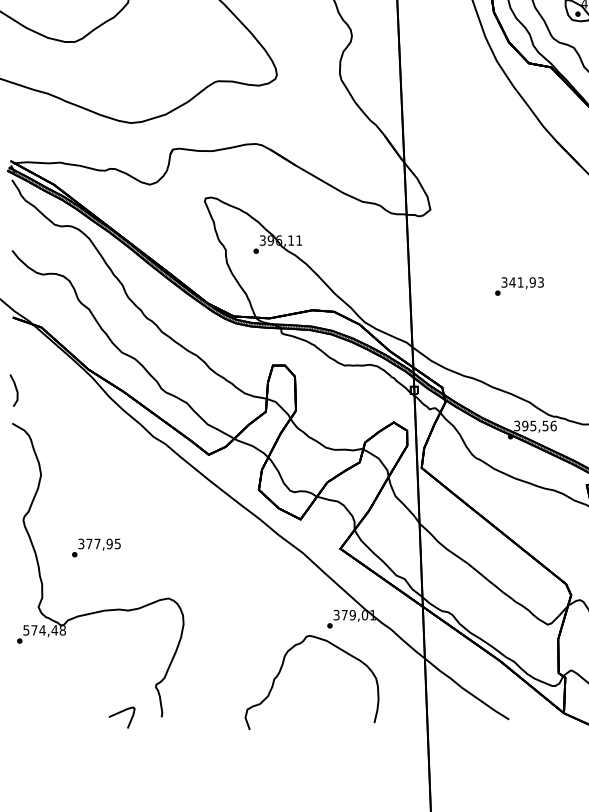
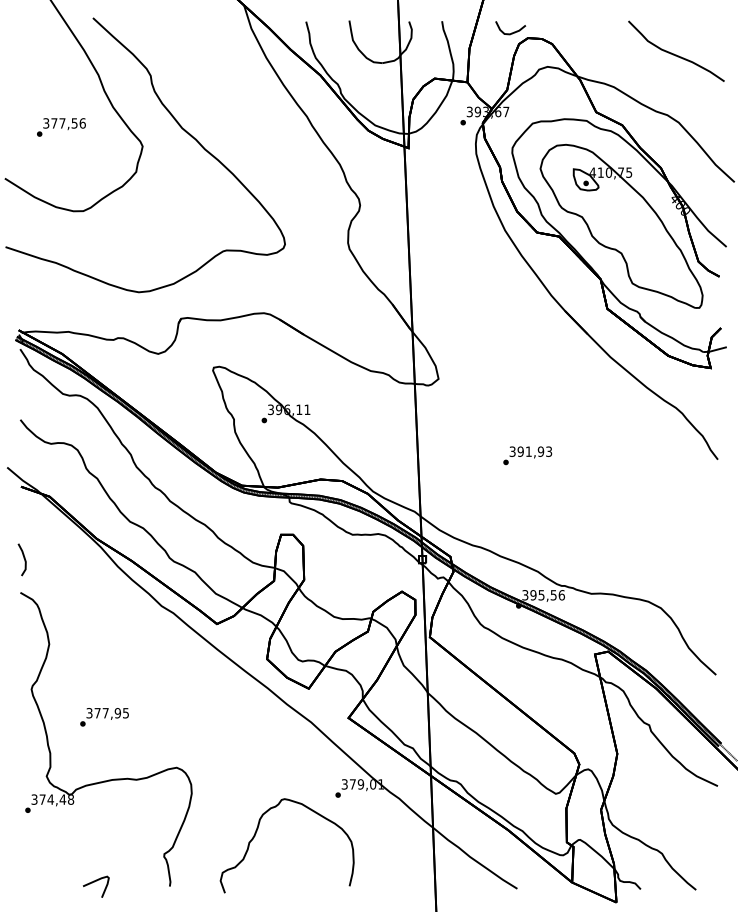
text: (512, 282) -> (520, 451), 341,93 -> 391,93
text: (26, 629) -> (34, 798), 574,48 -> 374,48
curve: (282, 668) -> (257, 831), moved
part: (122, 717) -> (96, 886), moved

